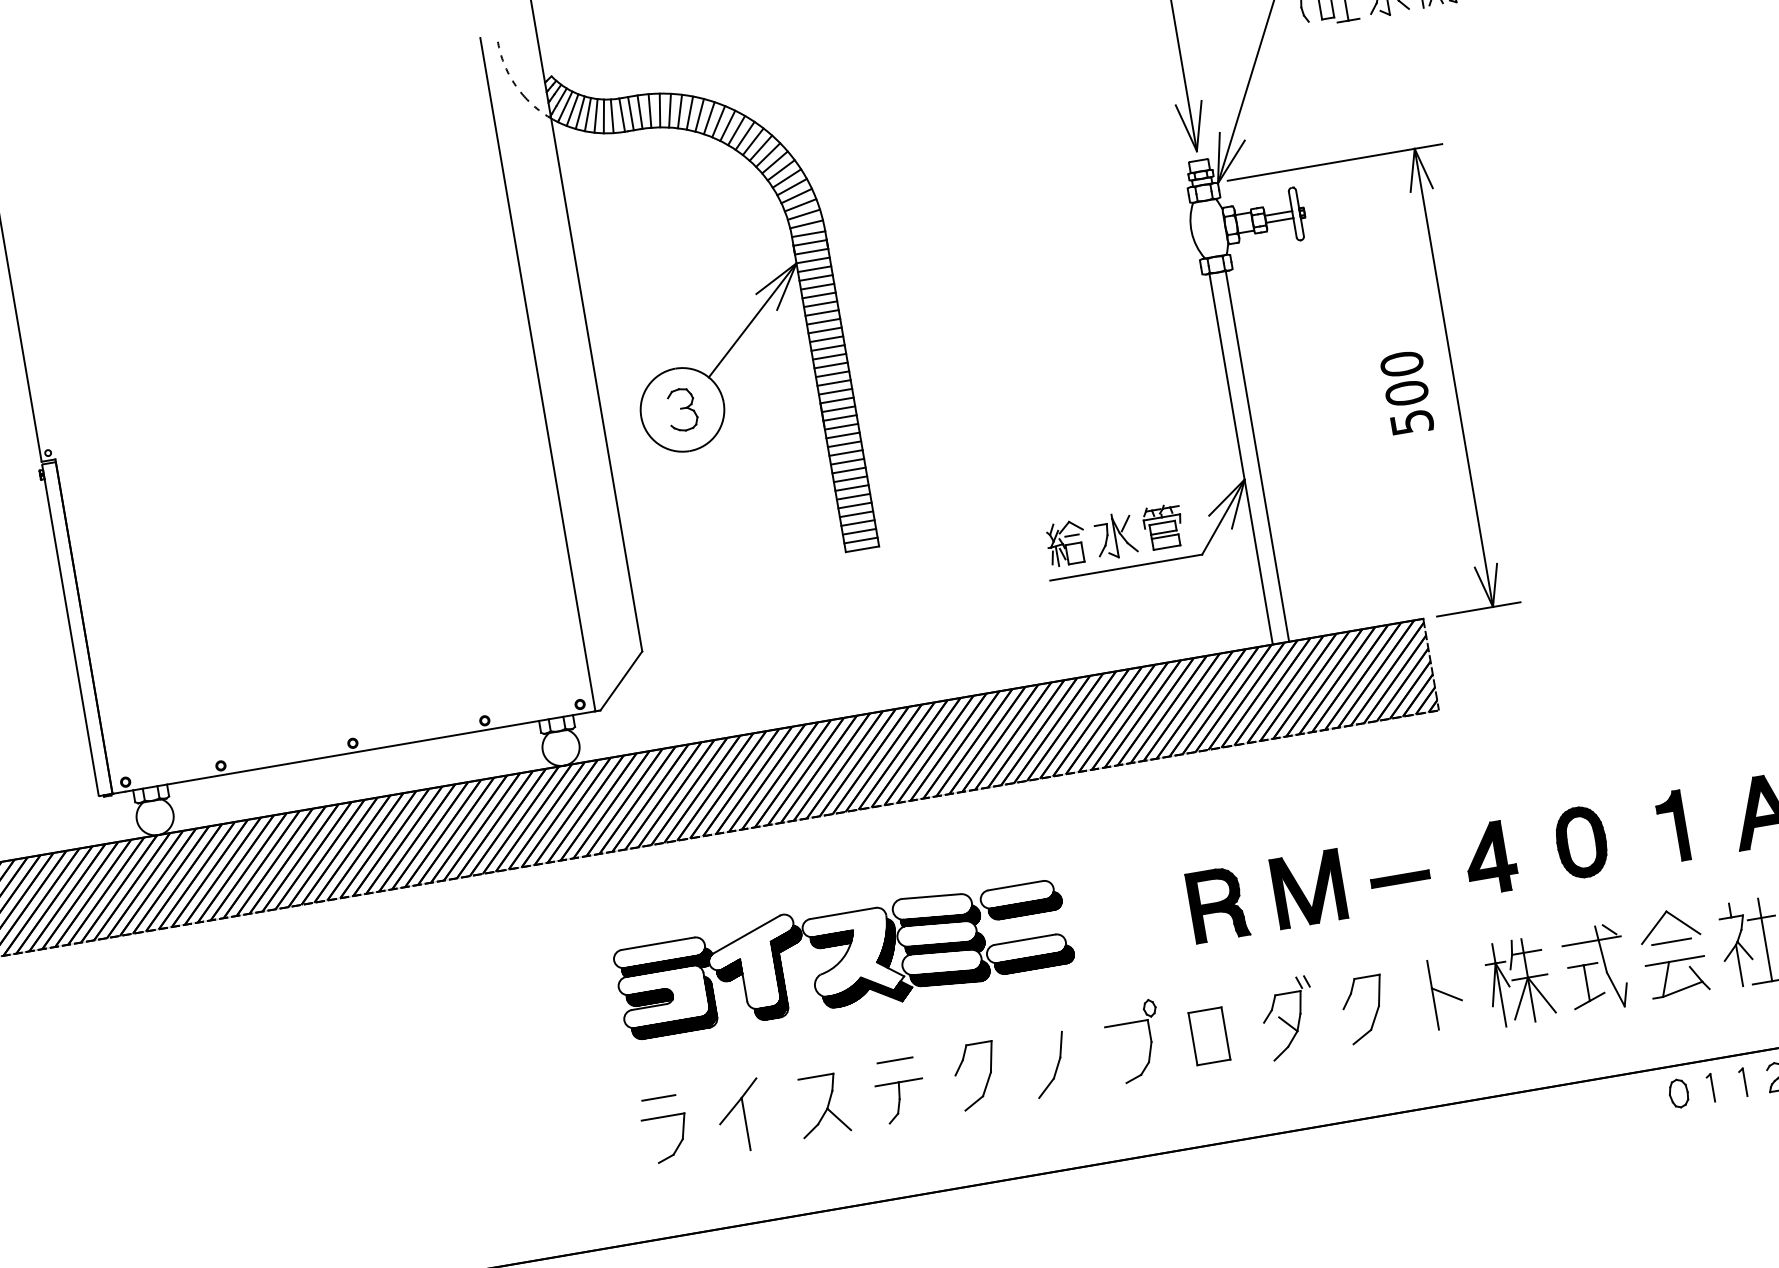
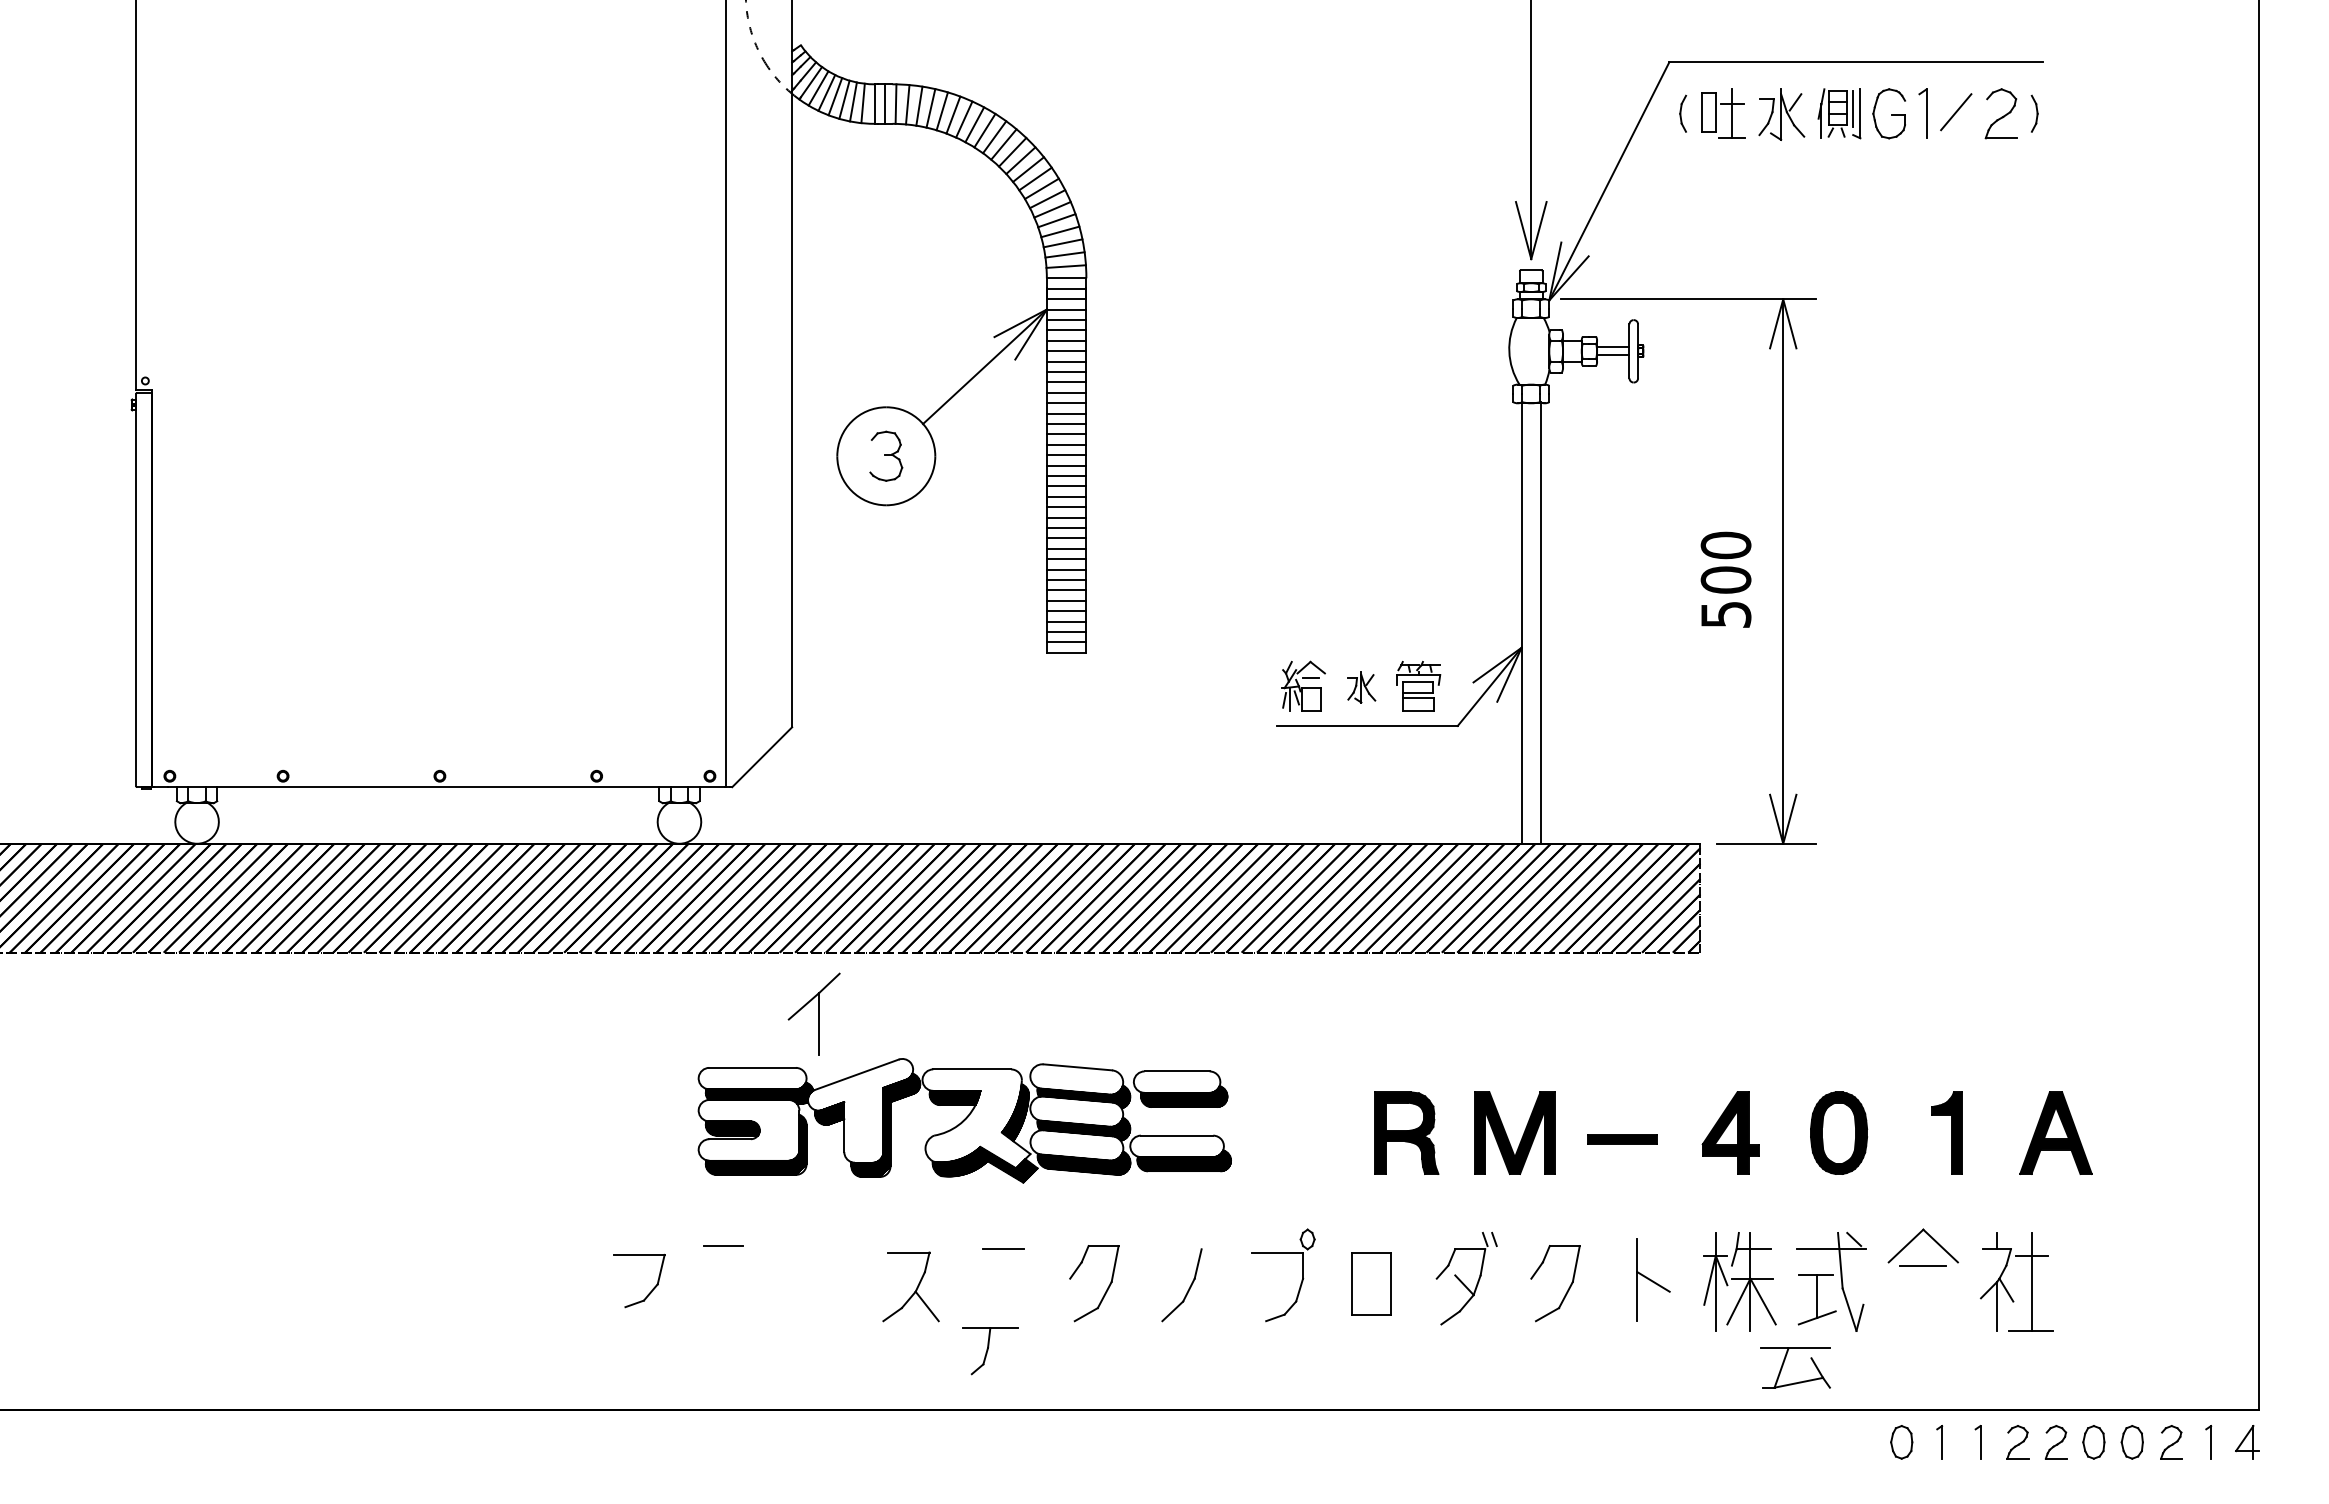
part: (1115, 536) -> (1361, 687), size x0.6
part: (1667, 975) -> (1784, 1363), moved
part: (902, 1101) -> (990, 1351), moved
part: (740, 1115) -> (813, 1013), moved
part: (679, 1143) -> (652, 1288), moved

